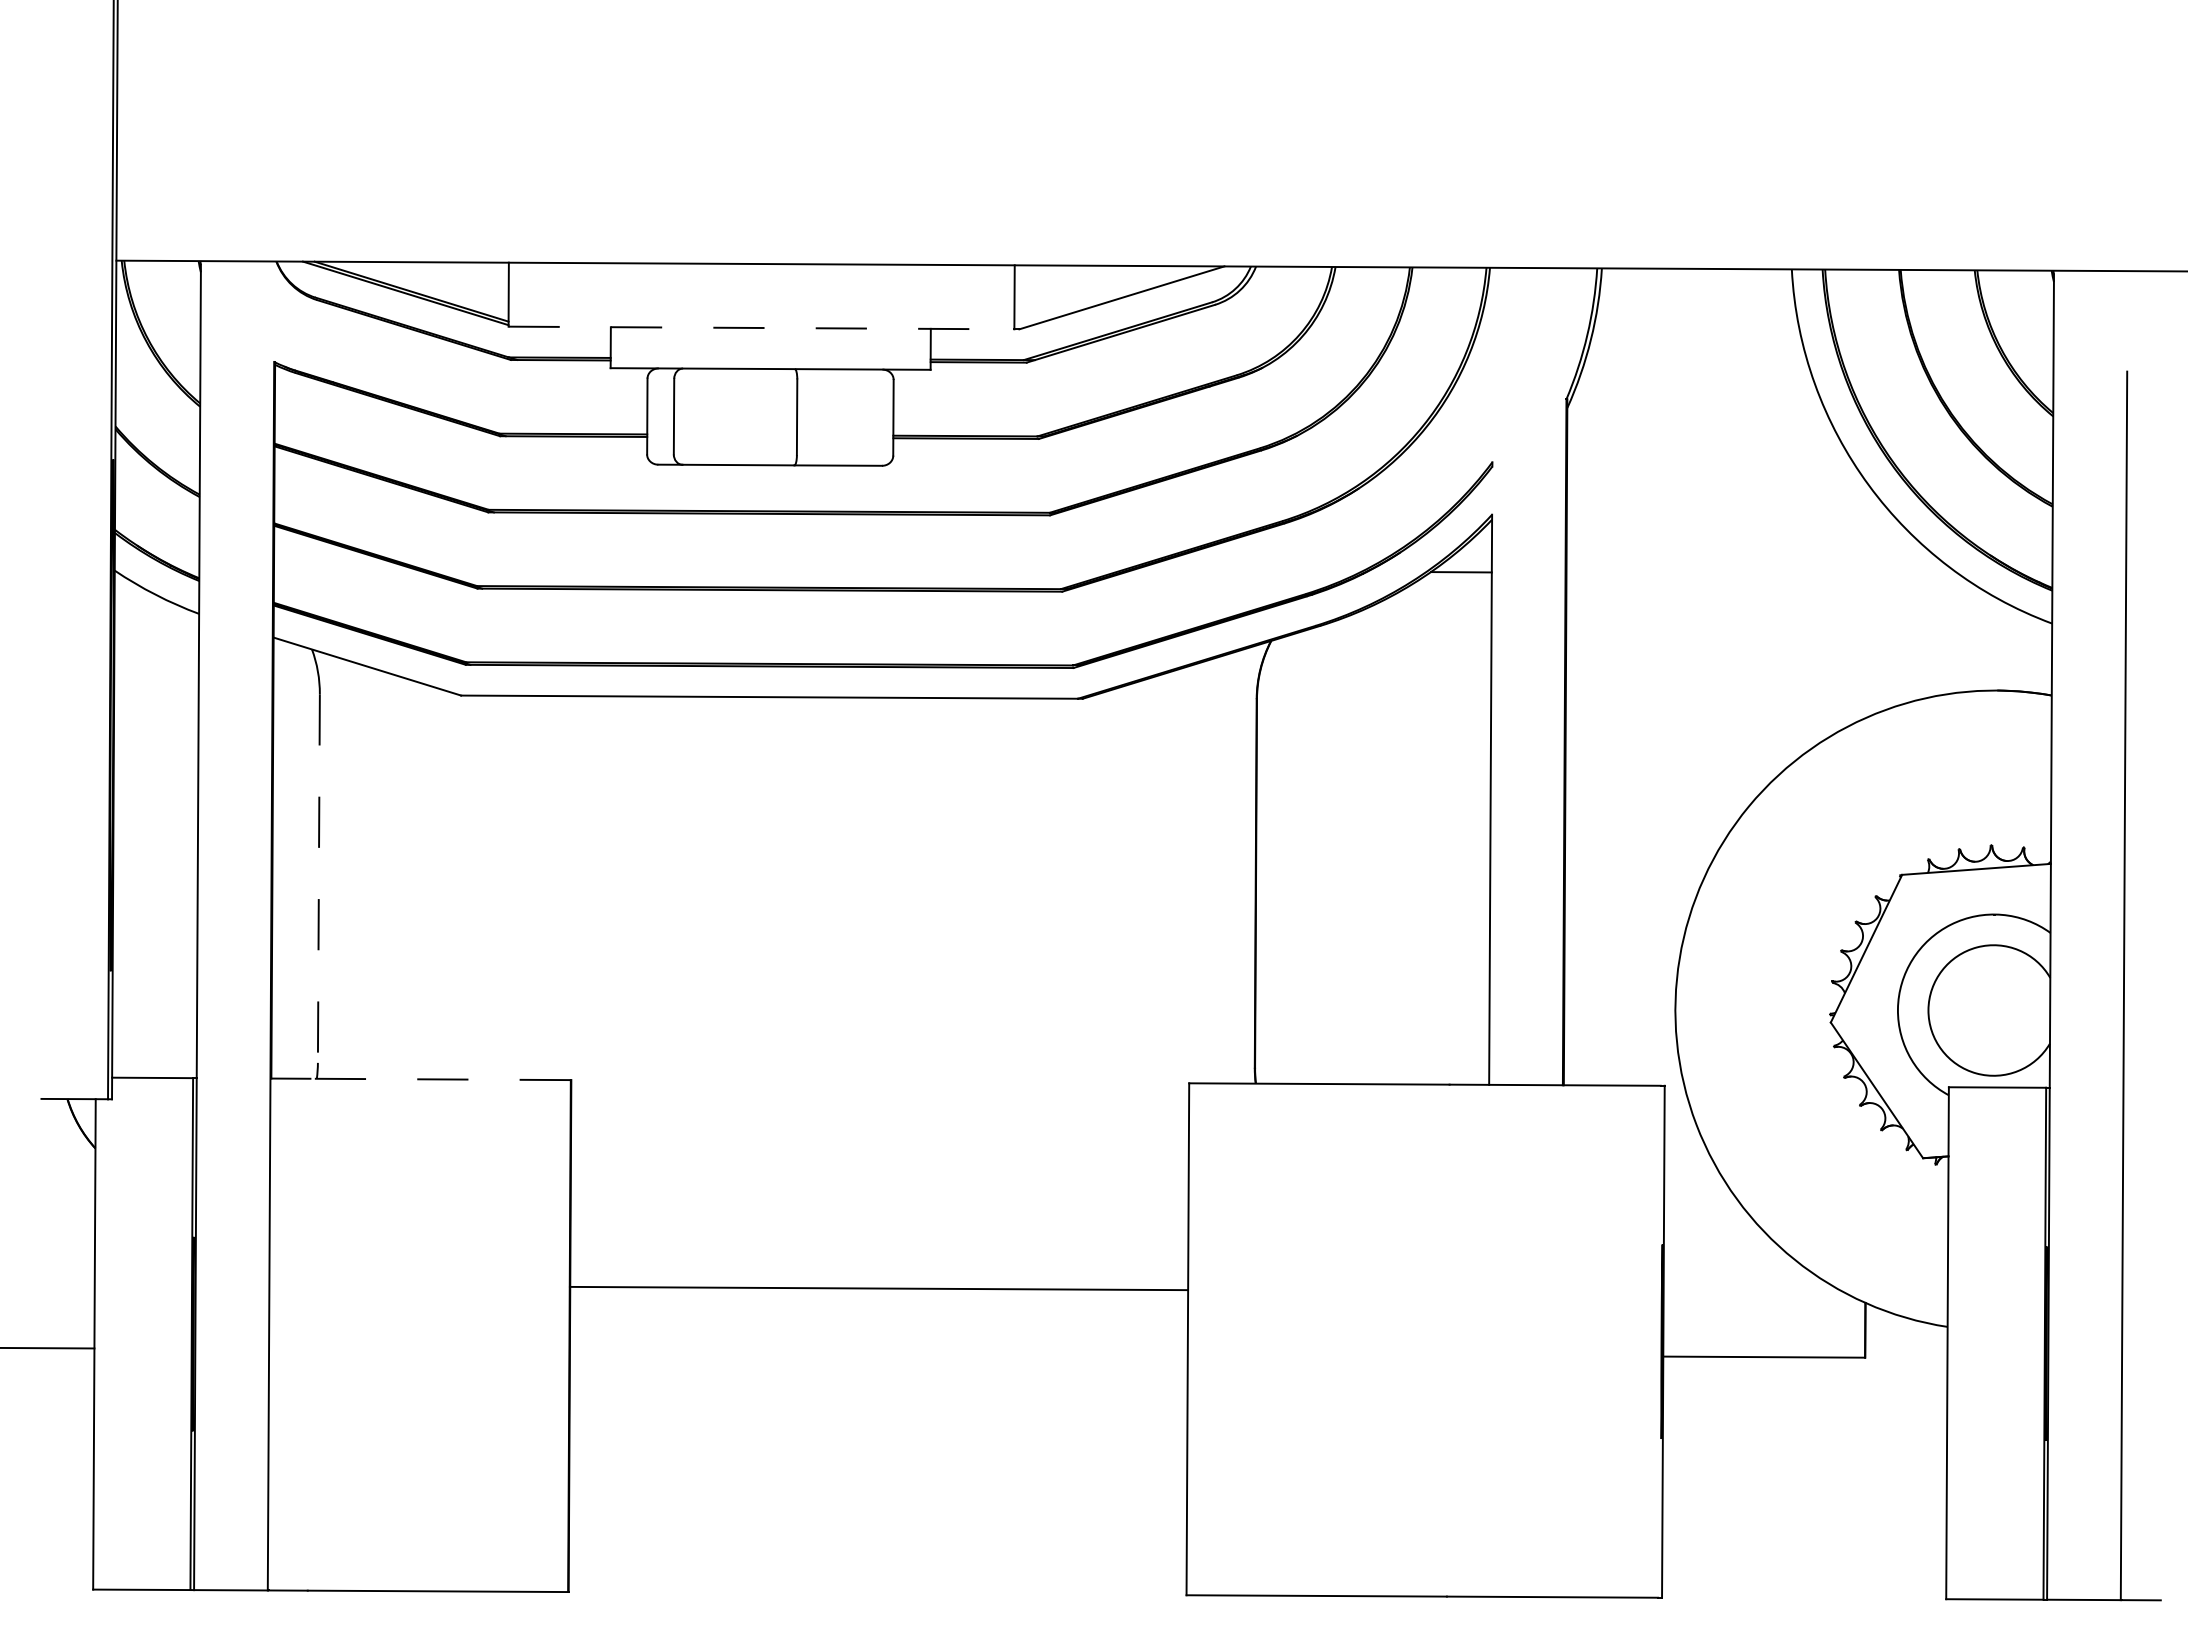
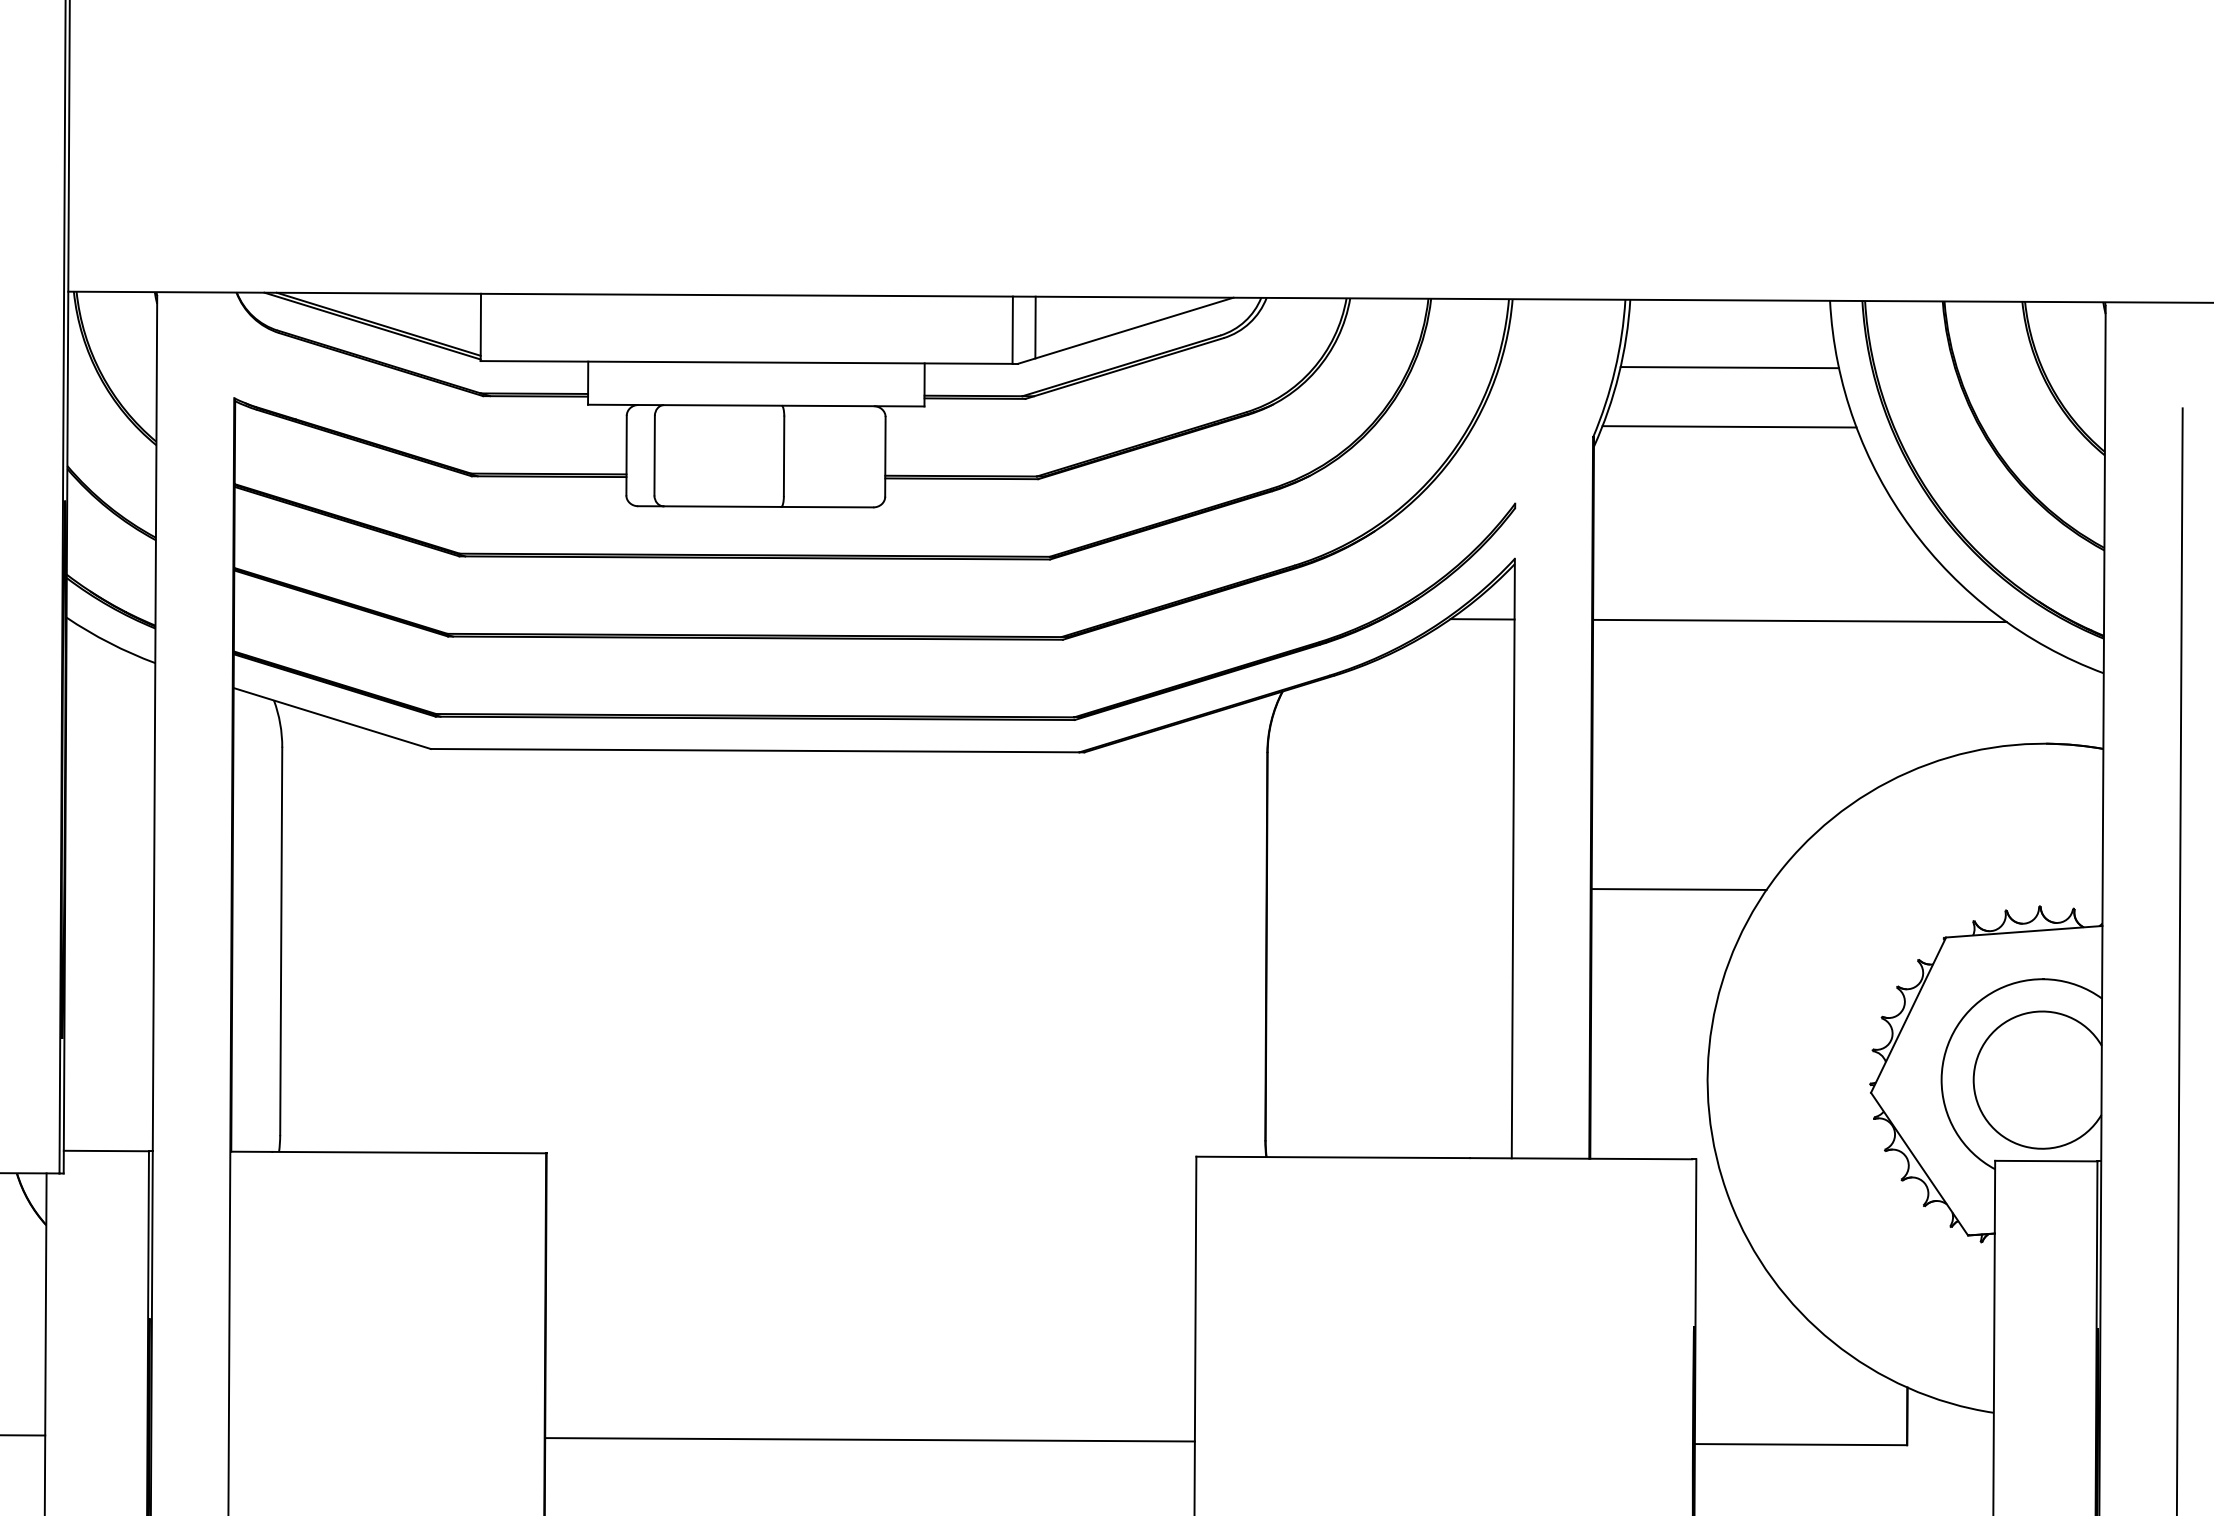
line: (1036, 294) -> (1035, 327), added
line: (761, 327) -> (746, 361), dashed -> solid
line: (1696, 332) -> (1729, 367), added
line: (1696, 388) -> (1729, 426), added
line: (1762, 573) -> (1799, 620), added
line: (1648, 828) -> (1679, 888), added
line: (318, 879) -> (280, 942), dashed -> solid
line: (440, 1079) -> (409, 1152), dashed -> solid
line: (878, 1288) -> (869, 1439), moved

